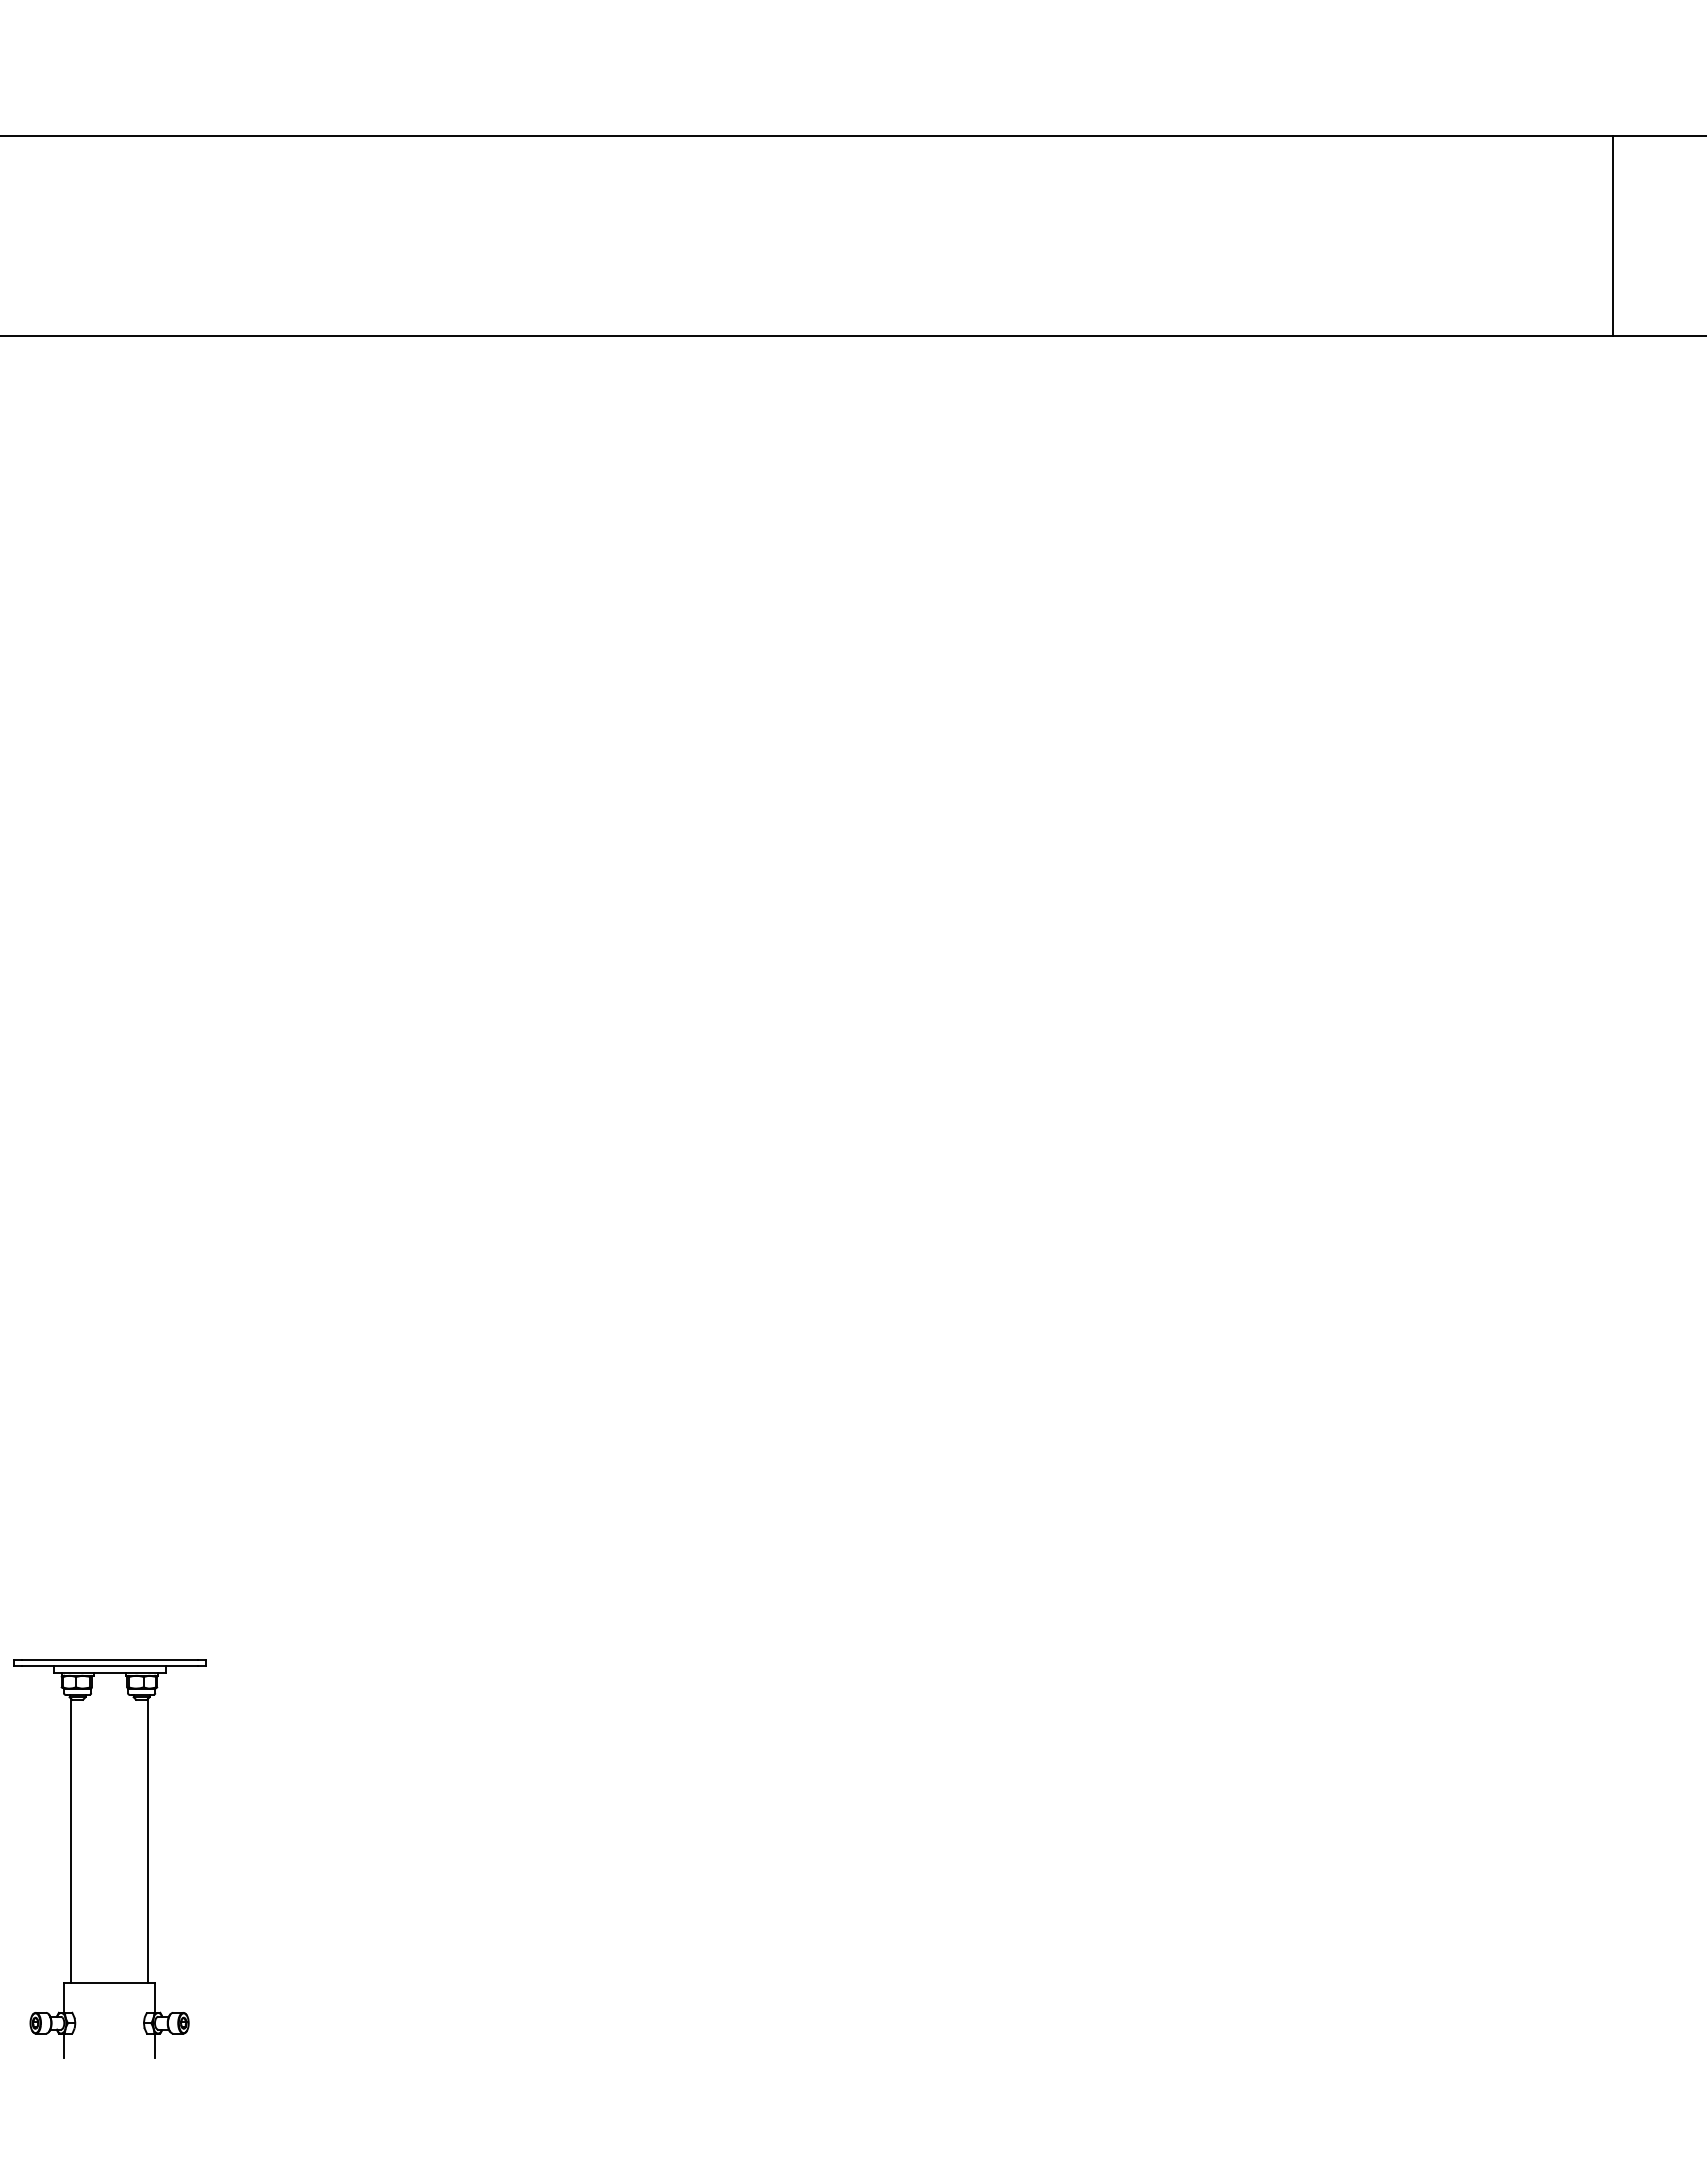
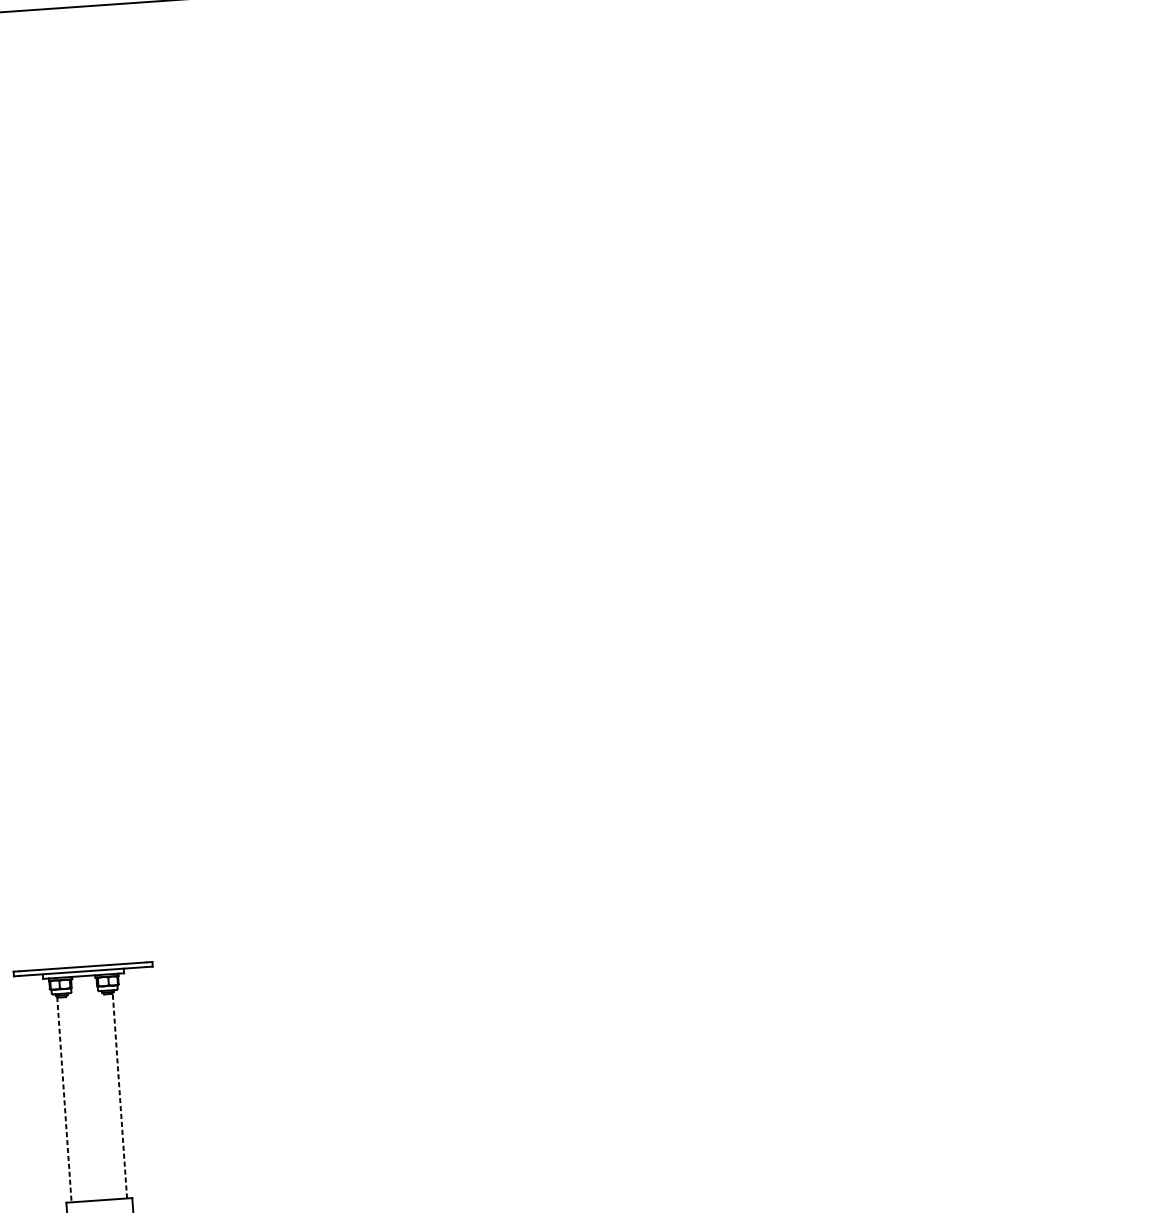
line: (148, 1840) -> (120, 1095), solid -> dashed
line: (71, 1841) -> (64, 1099), solid -> dashed

